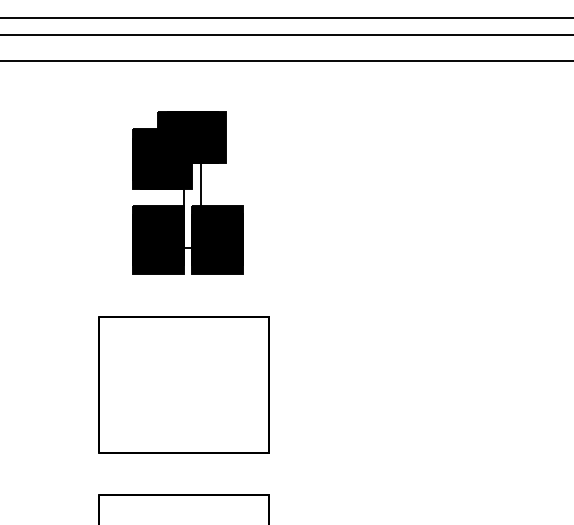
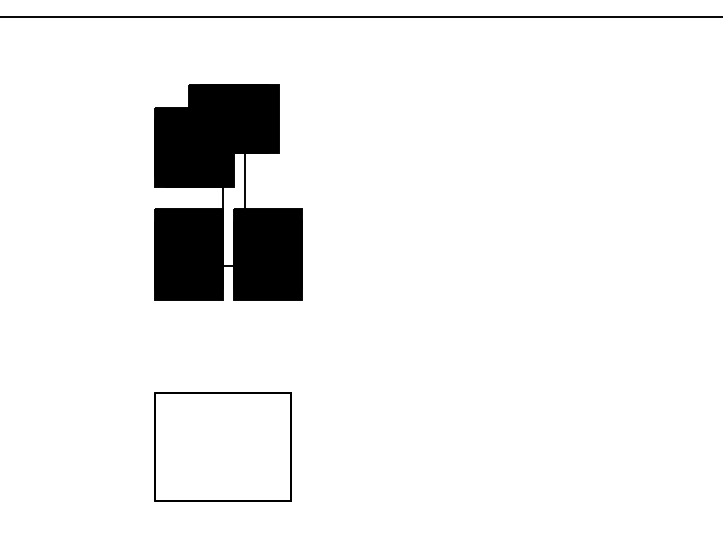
part: (183, 384) -> (222, 446), size x0.6

